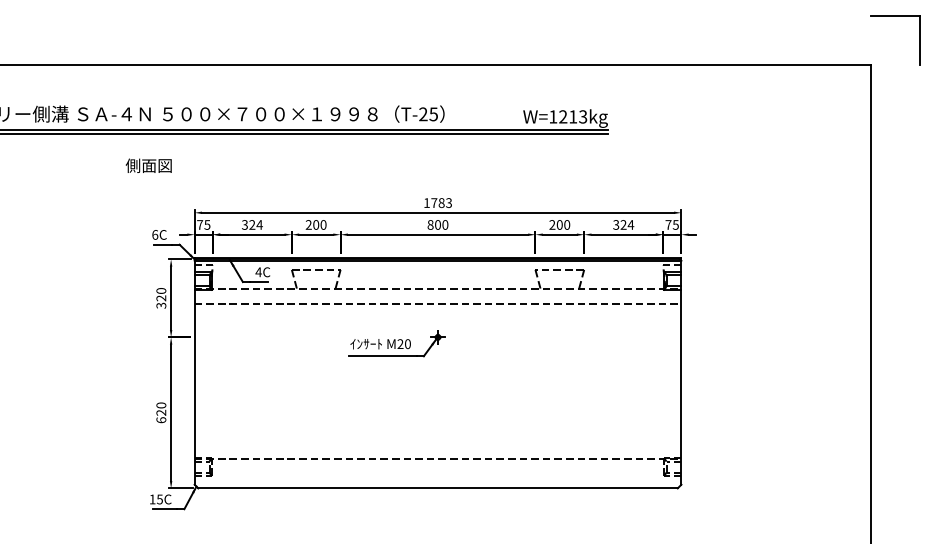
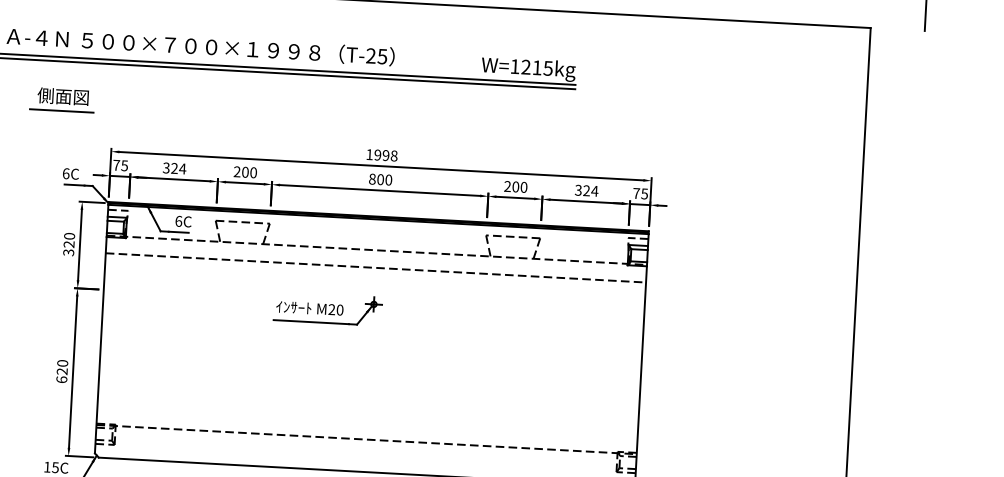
text: (583, 116) -> (548, 68), W=1213kg -> W=1215kg
line: (147, 178) -> (60, 110), added
text: (441, 202) -> (385, 154), 1783 -> 1998
text: (258, 272) -> (178, 221), 4C -> 6C

